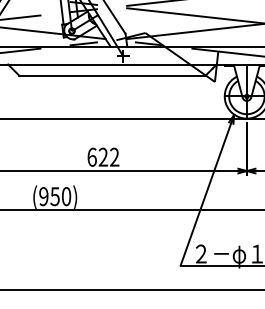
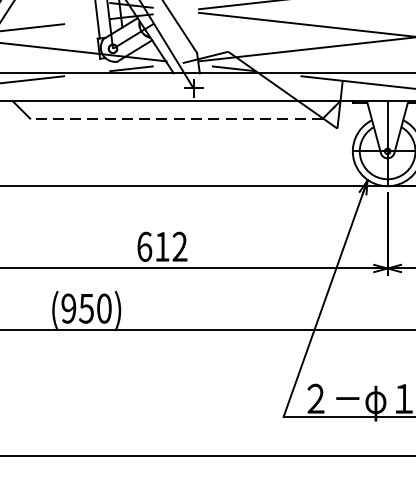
line: (111, 75) -> (175, 118), solid -> dashed
text: (103, 156) -> (162, 245), 622 -> 612

